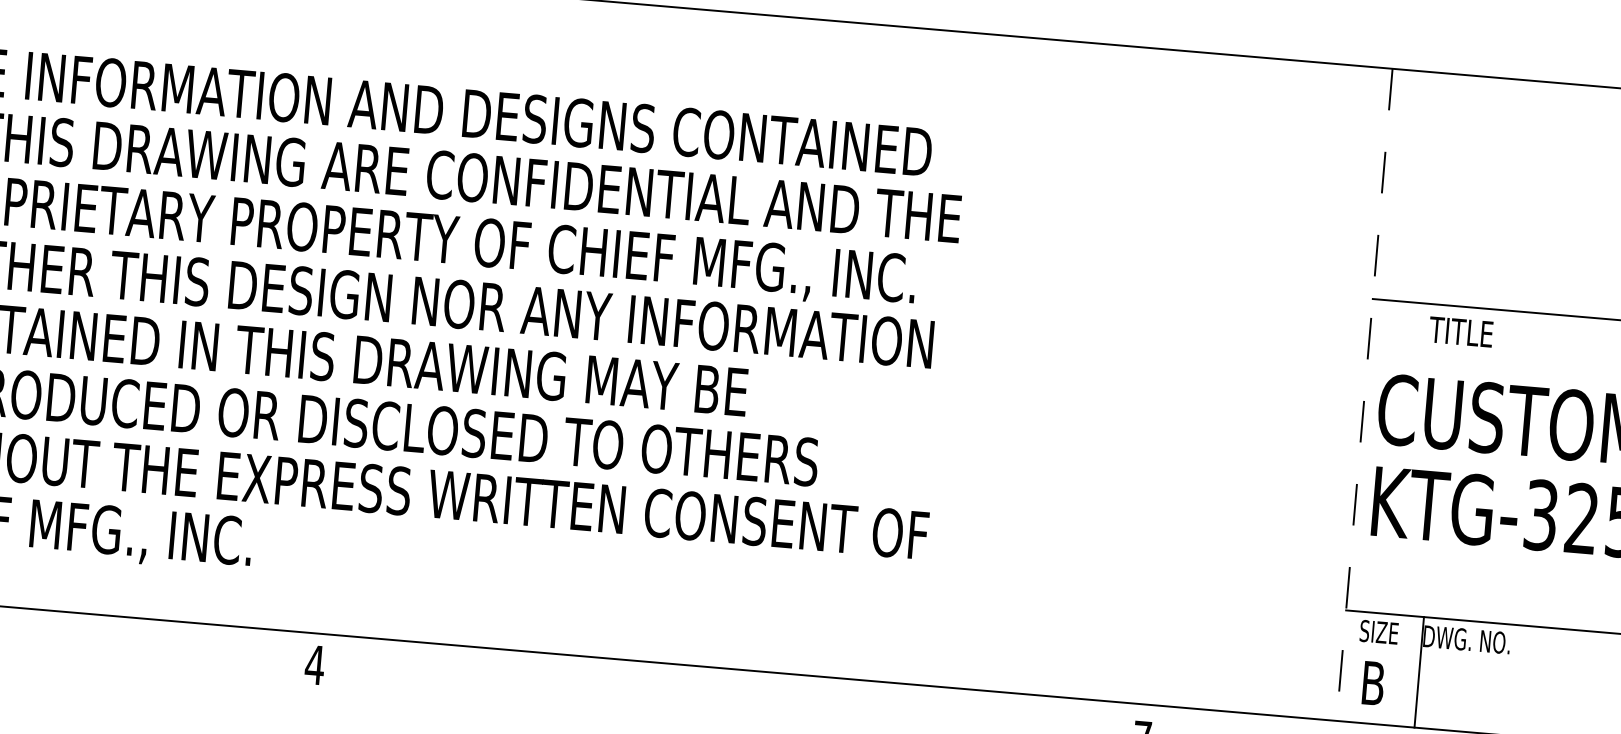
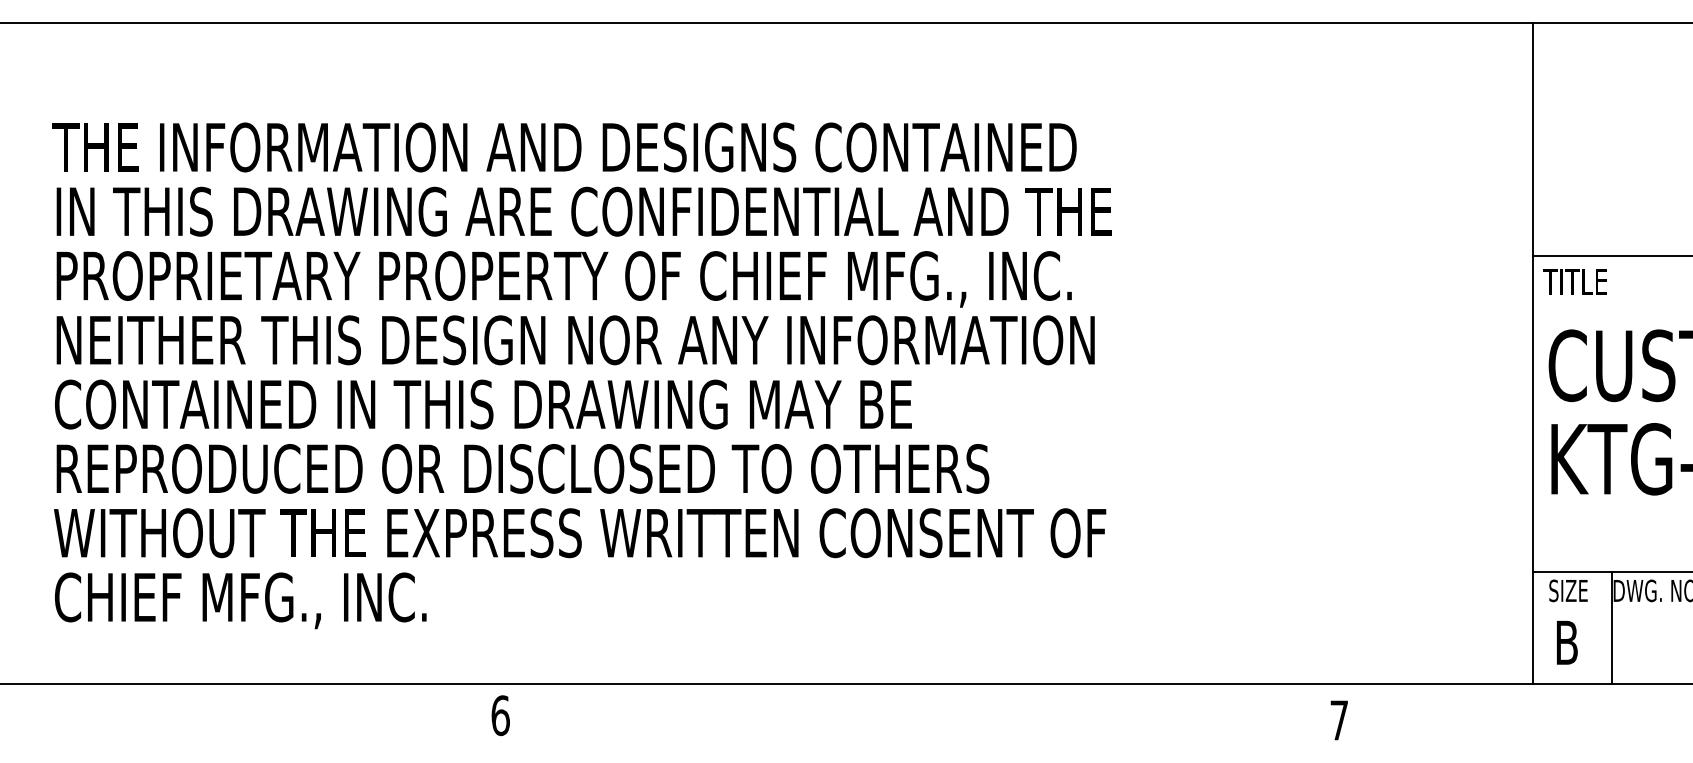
text: (1460, 331) -> (1574, 281), moved
line: (1364, 395) -> (1533, 353), dashed -> solid
text: (314, 664) -> (500, 715), 4 -> 6

